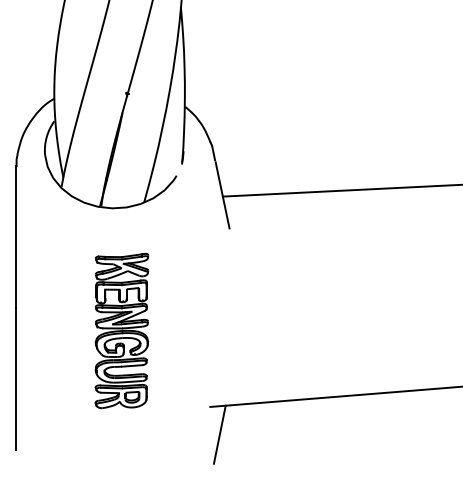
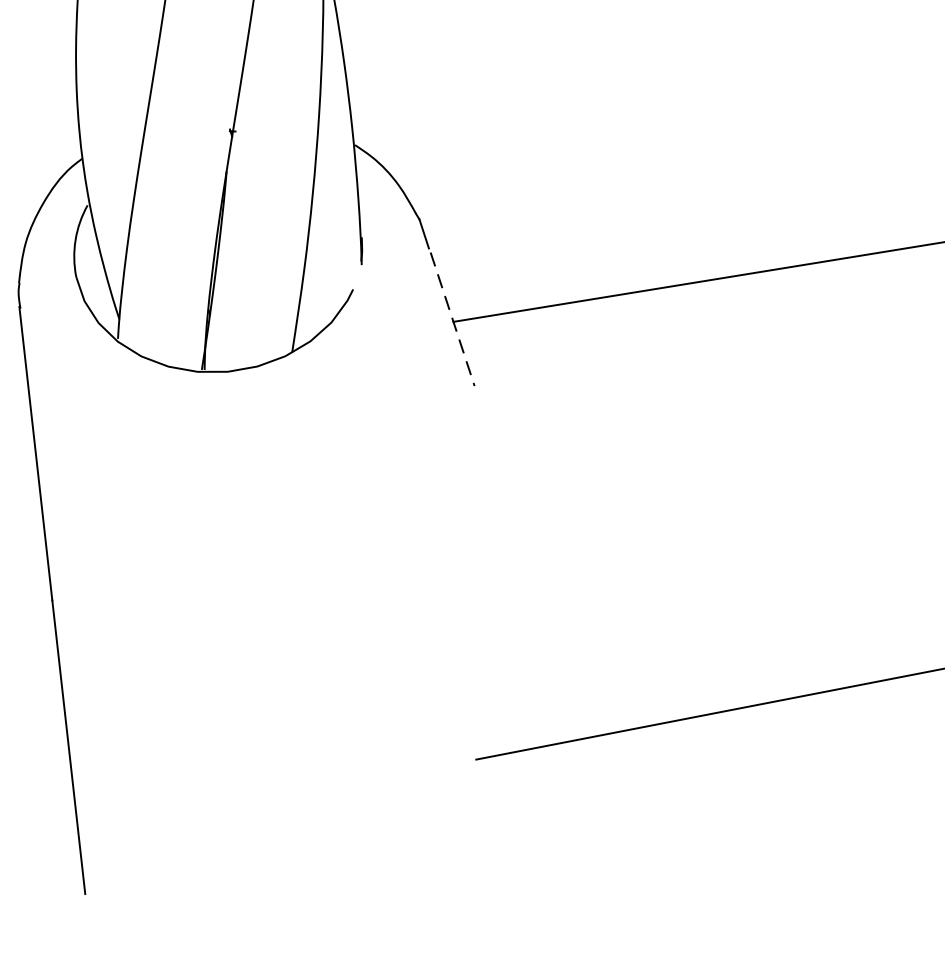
line: (222, 195) -> (452, 319), solid -> dashed
part: (121, 331) -> (275, 624), removed
line: (219, 434) -> (501, 814), removed

